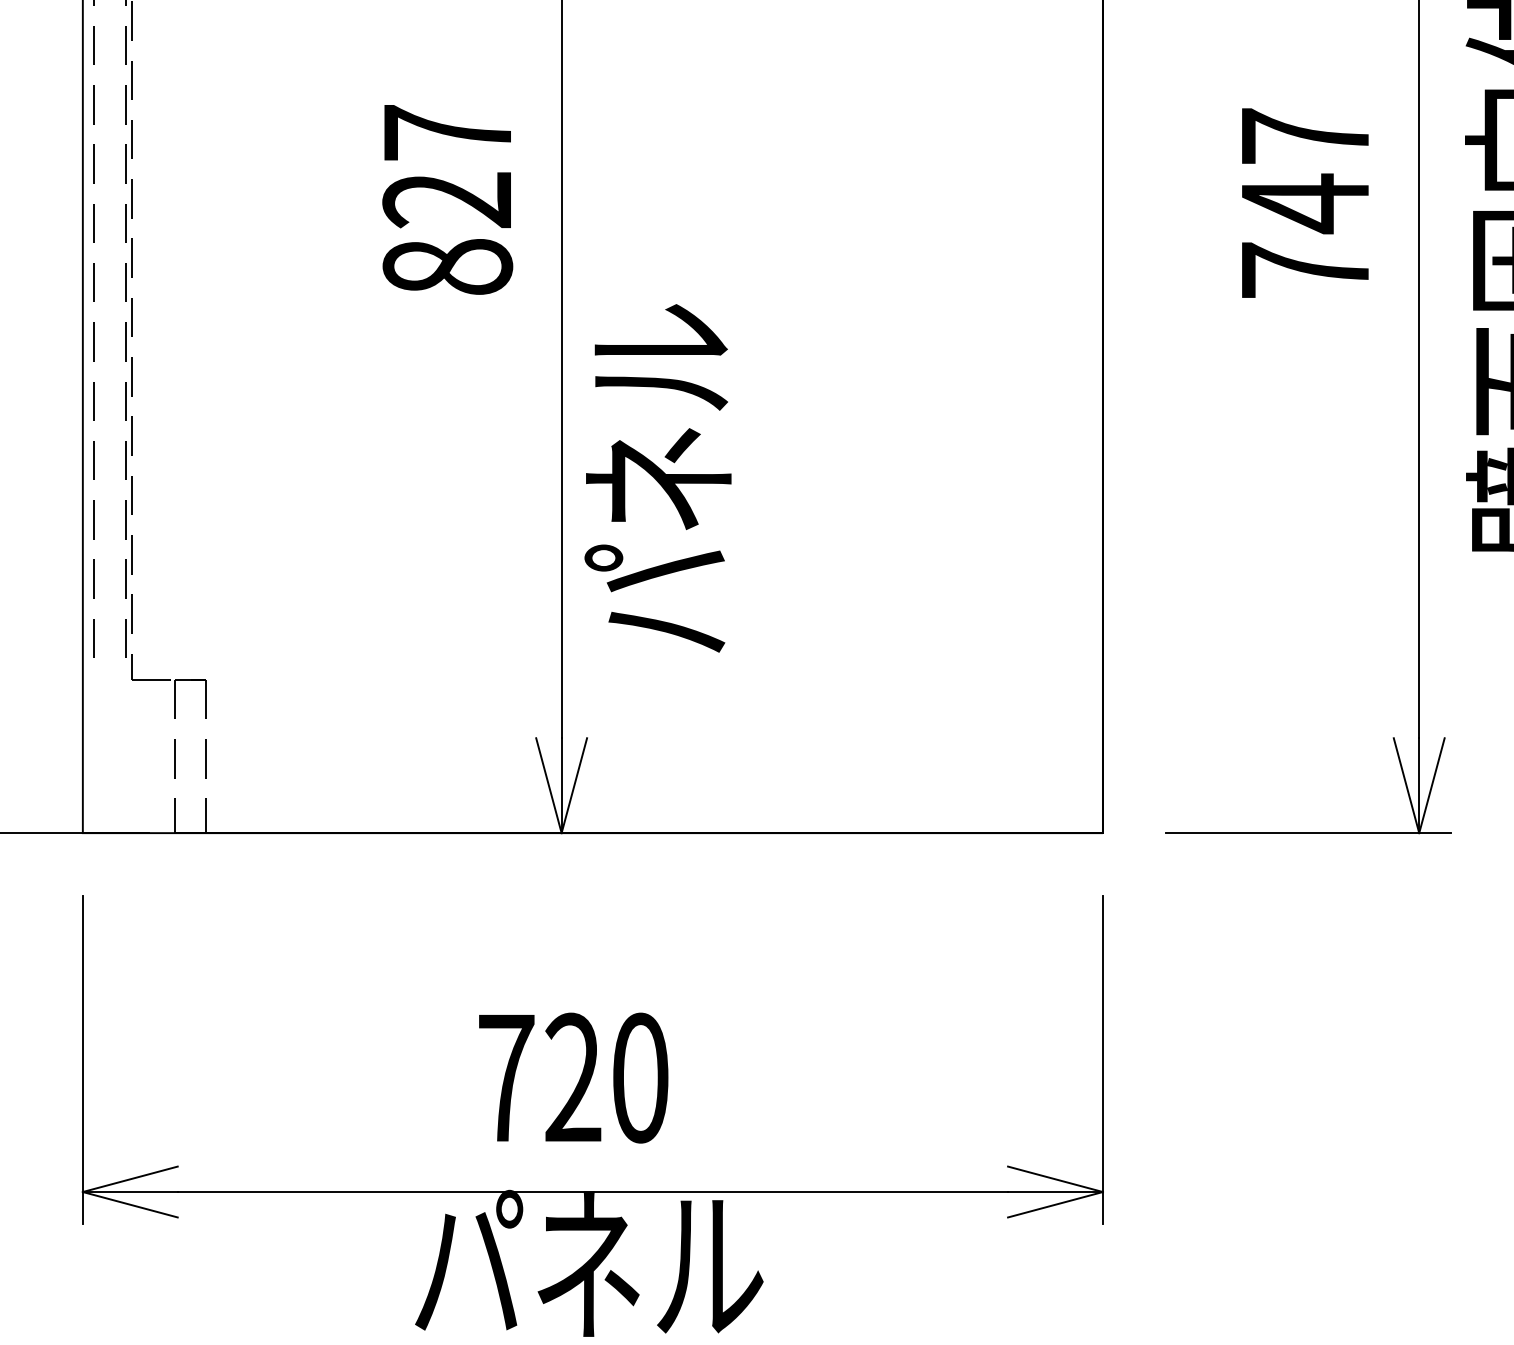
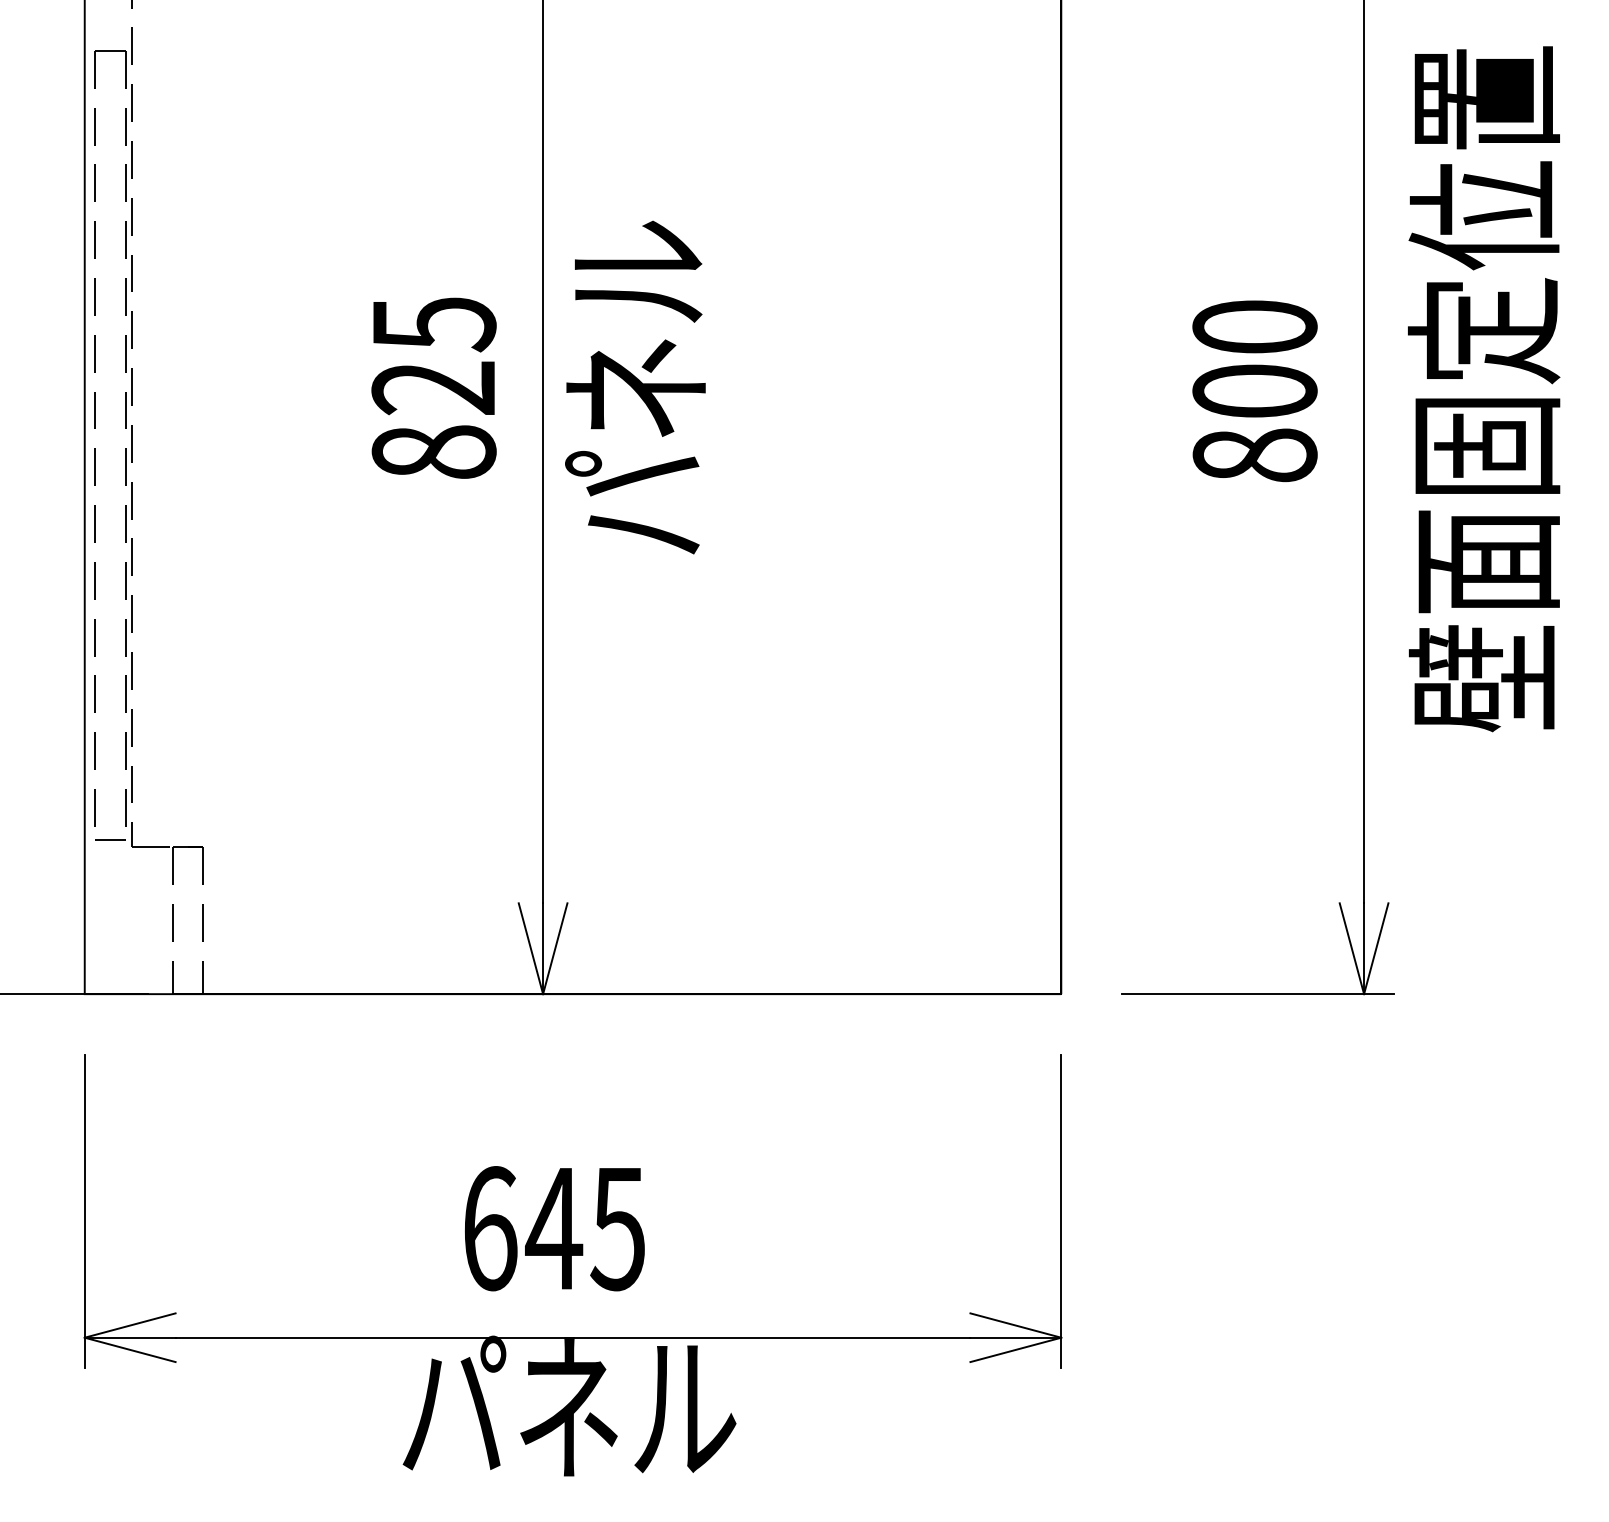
text: (448, 133) -> (434, 324), 827 -> 825
text: (1304, 203) -> (1254, 391), 747 -> 800
text: (658, 478) -> (635, 387), moved
line: (109, 671) -> (110, 839), added
text: (573, 1077) -> (554, 1228), 720 -> 645

